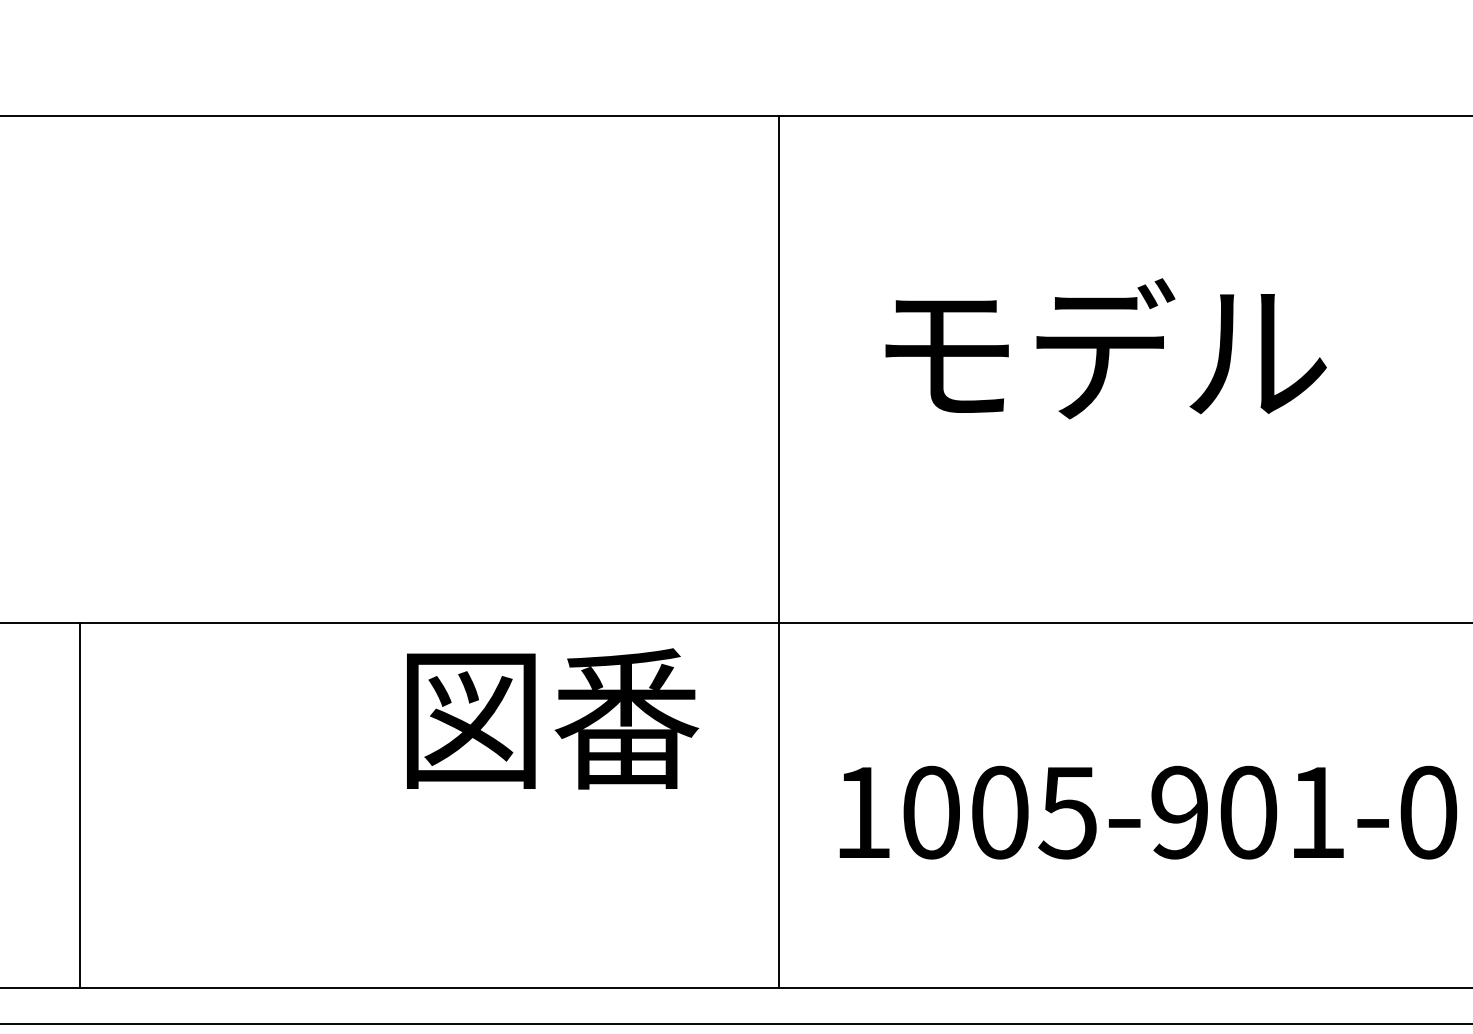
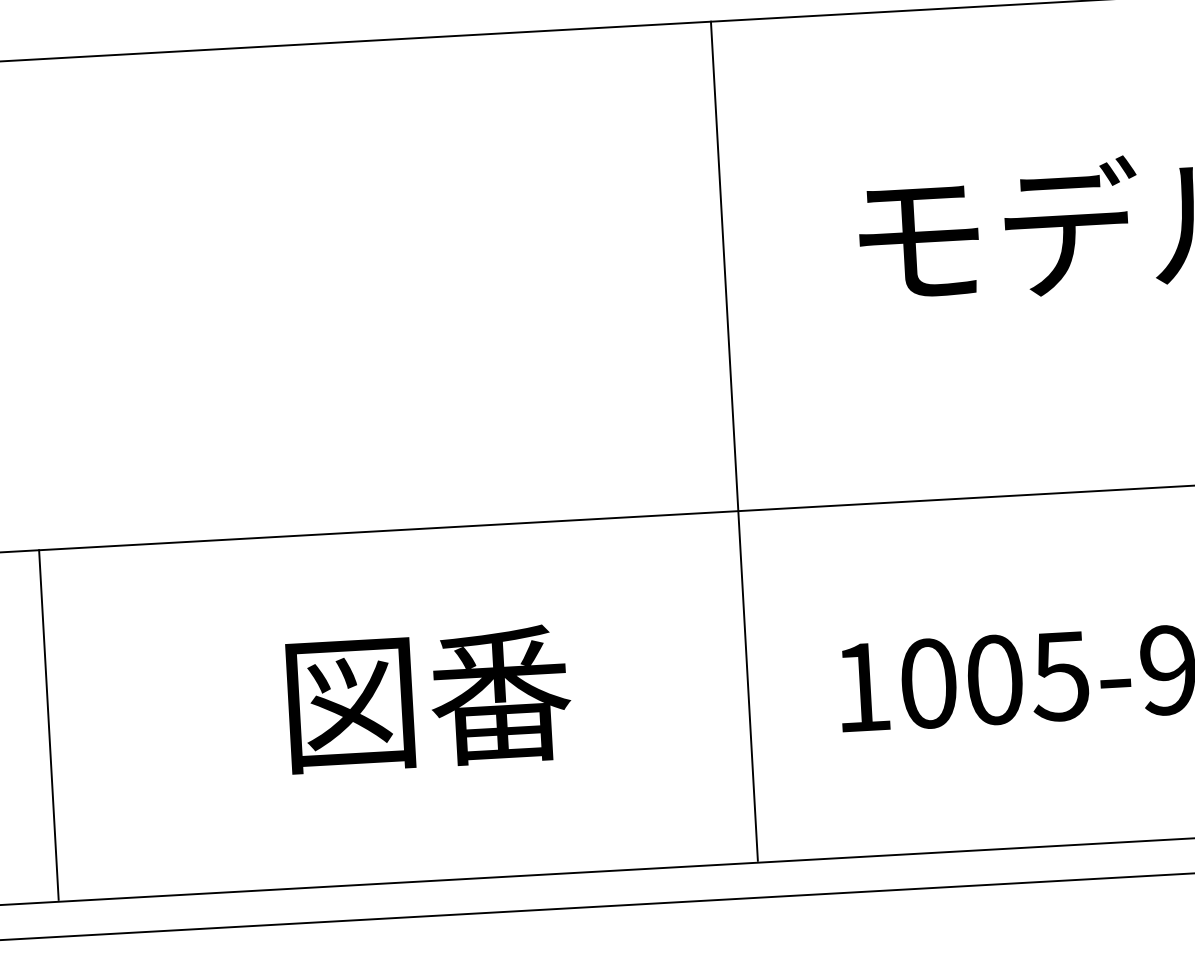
line: (778, 550) -> (734, 440), moved
text: (553, 718) -> (430, 698), moved
line: (80, 804) -> (49, 724), moved

